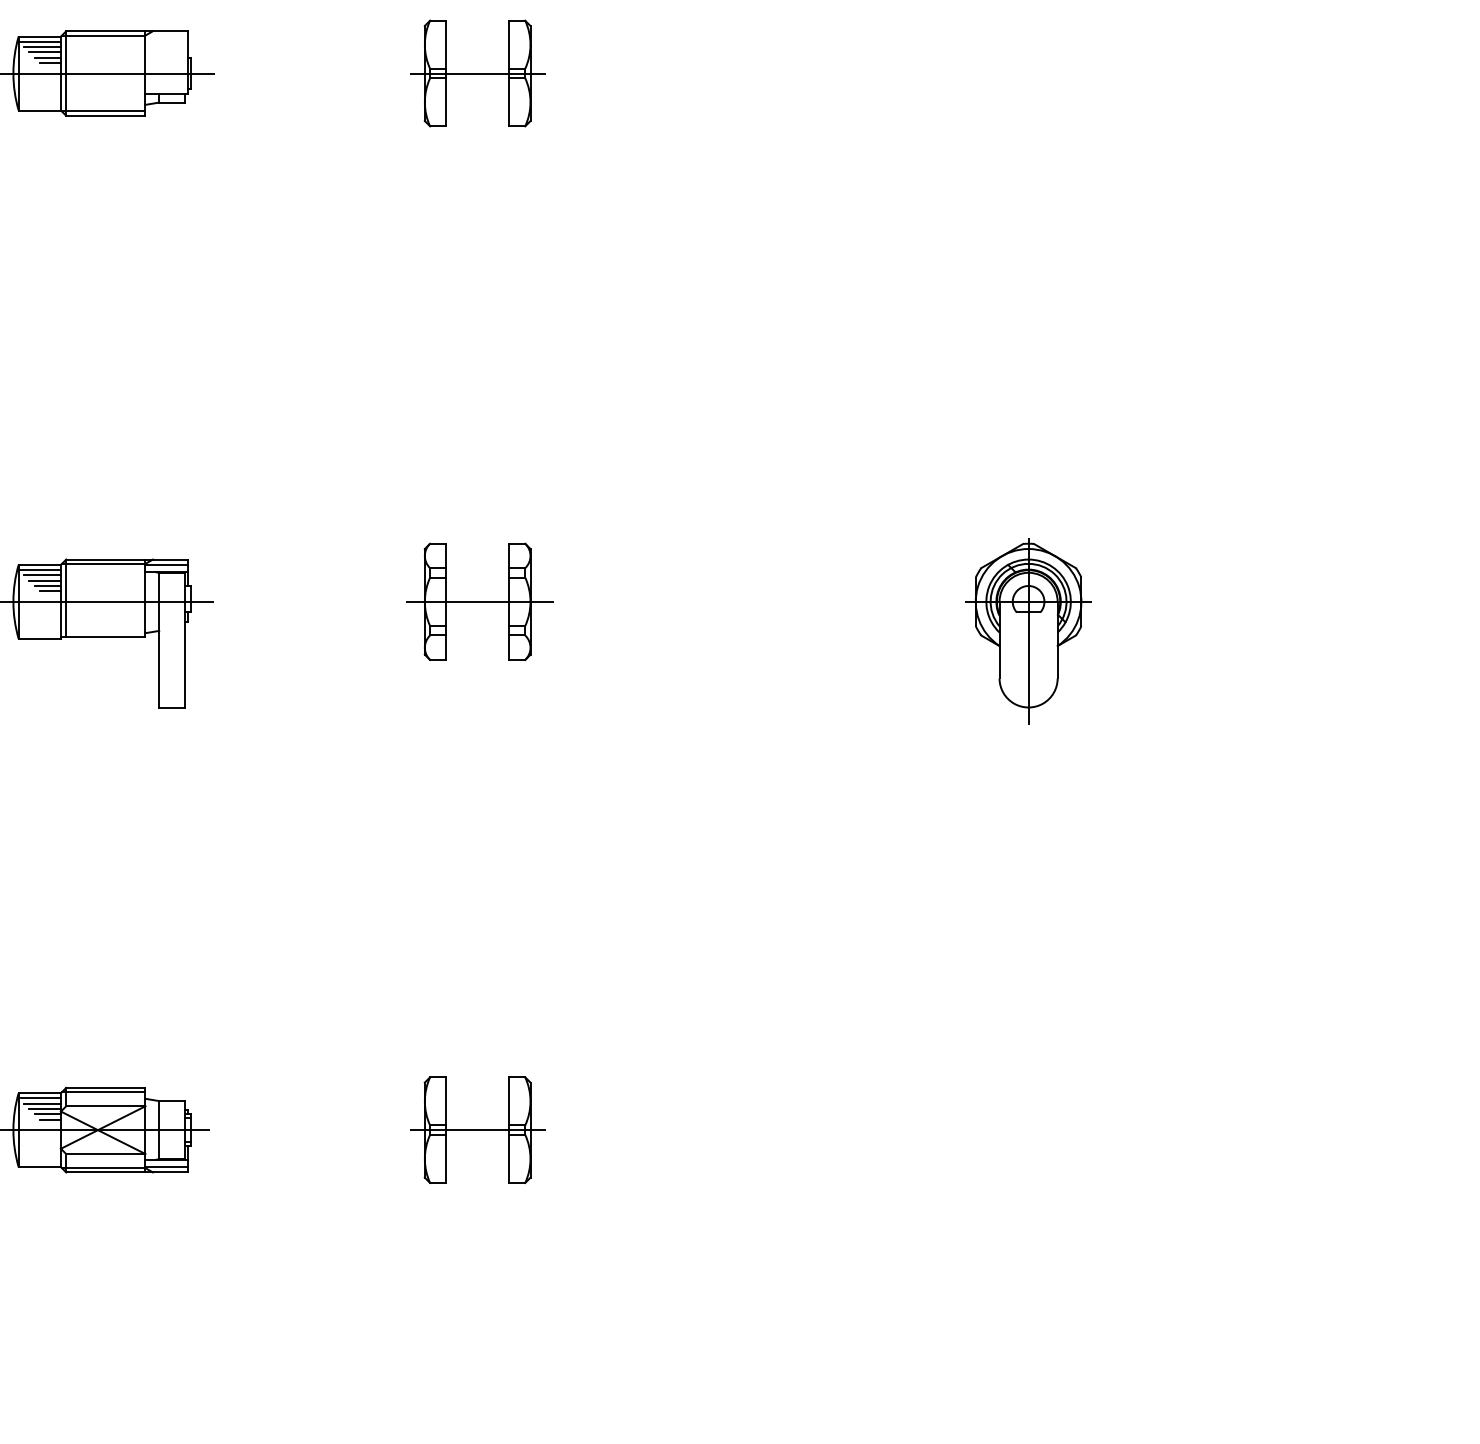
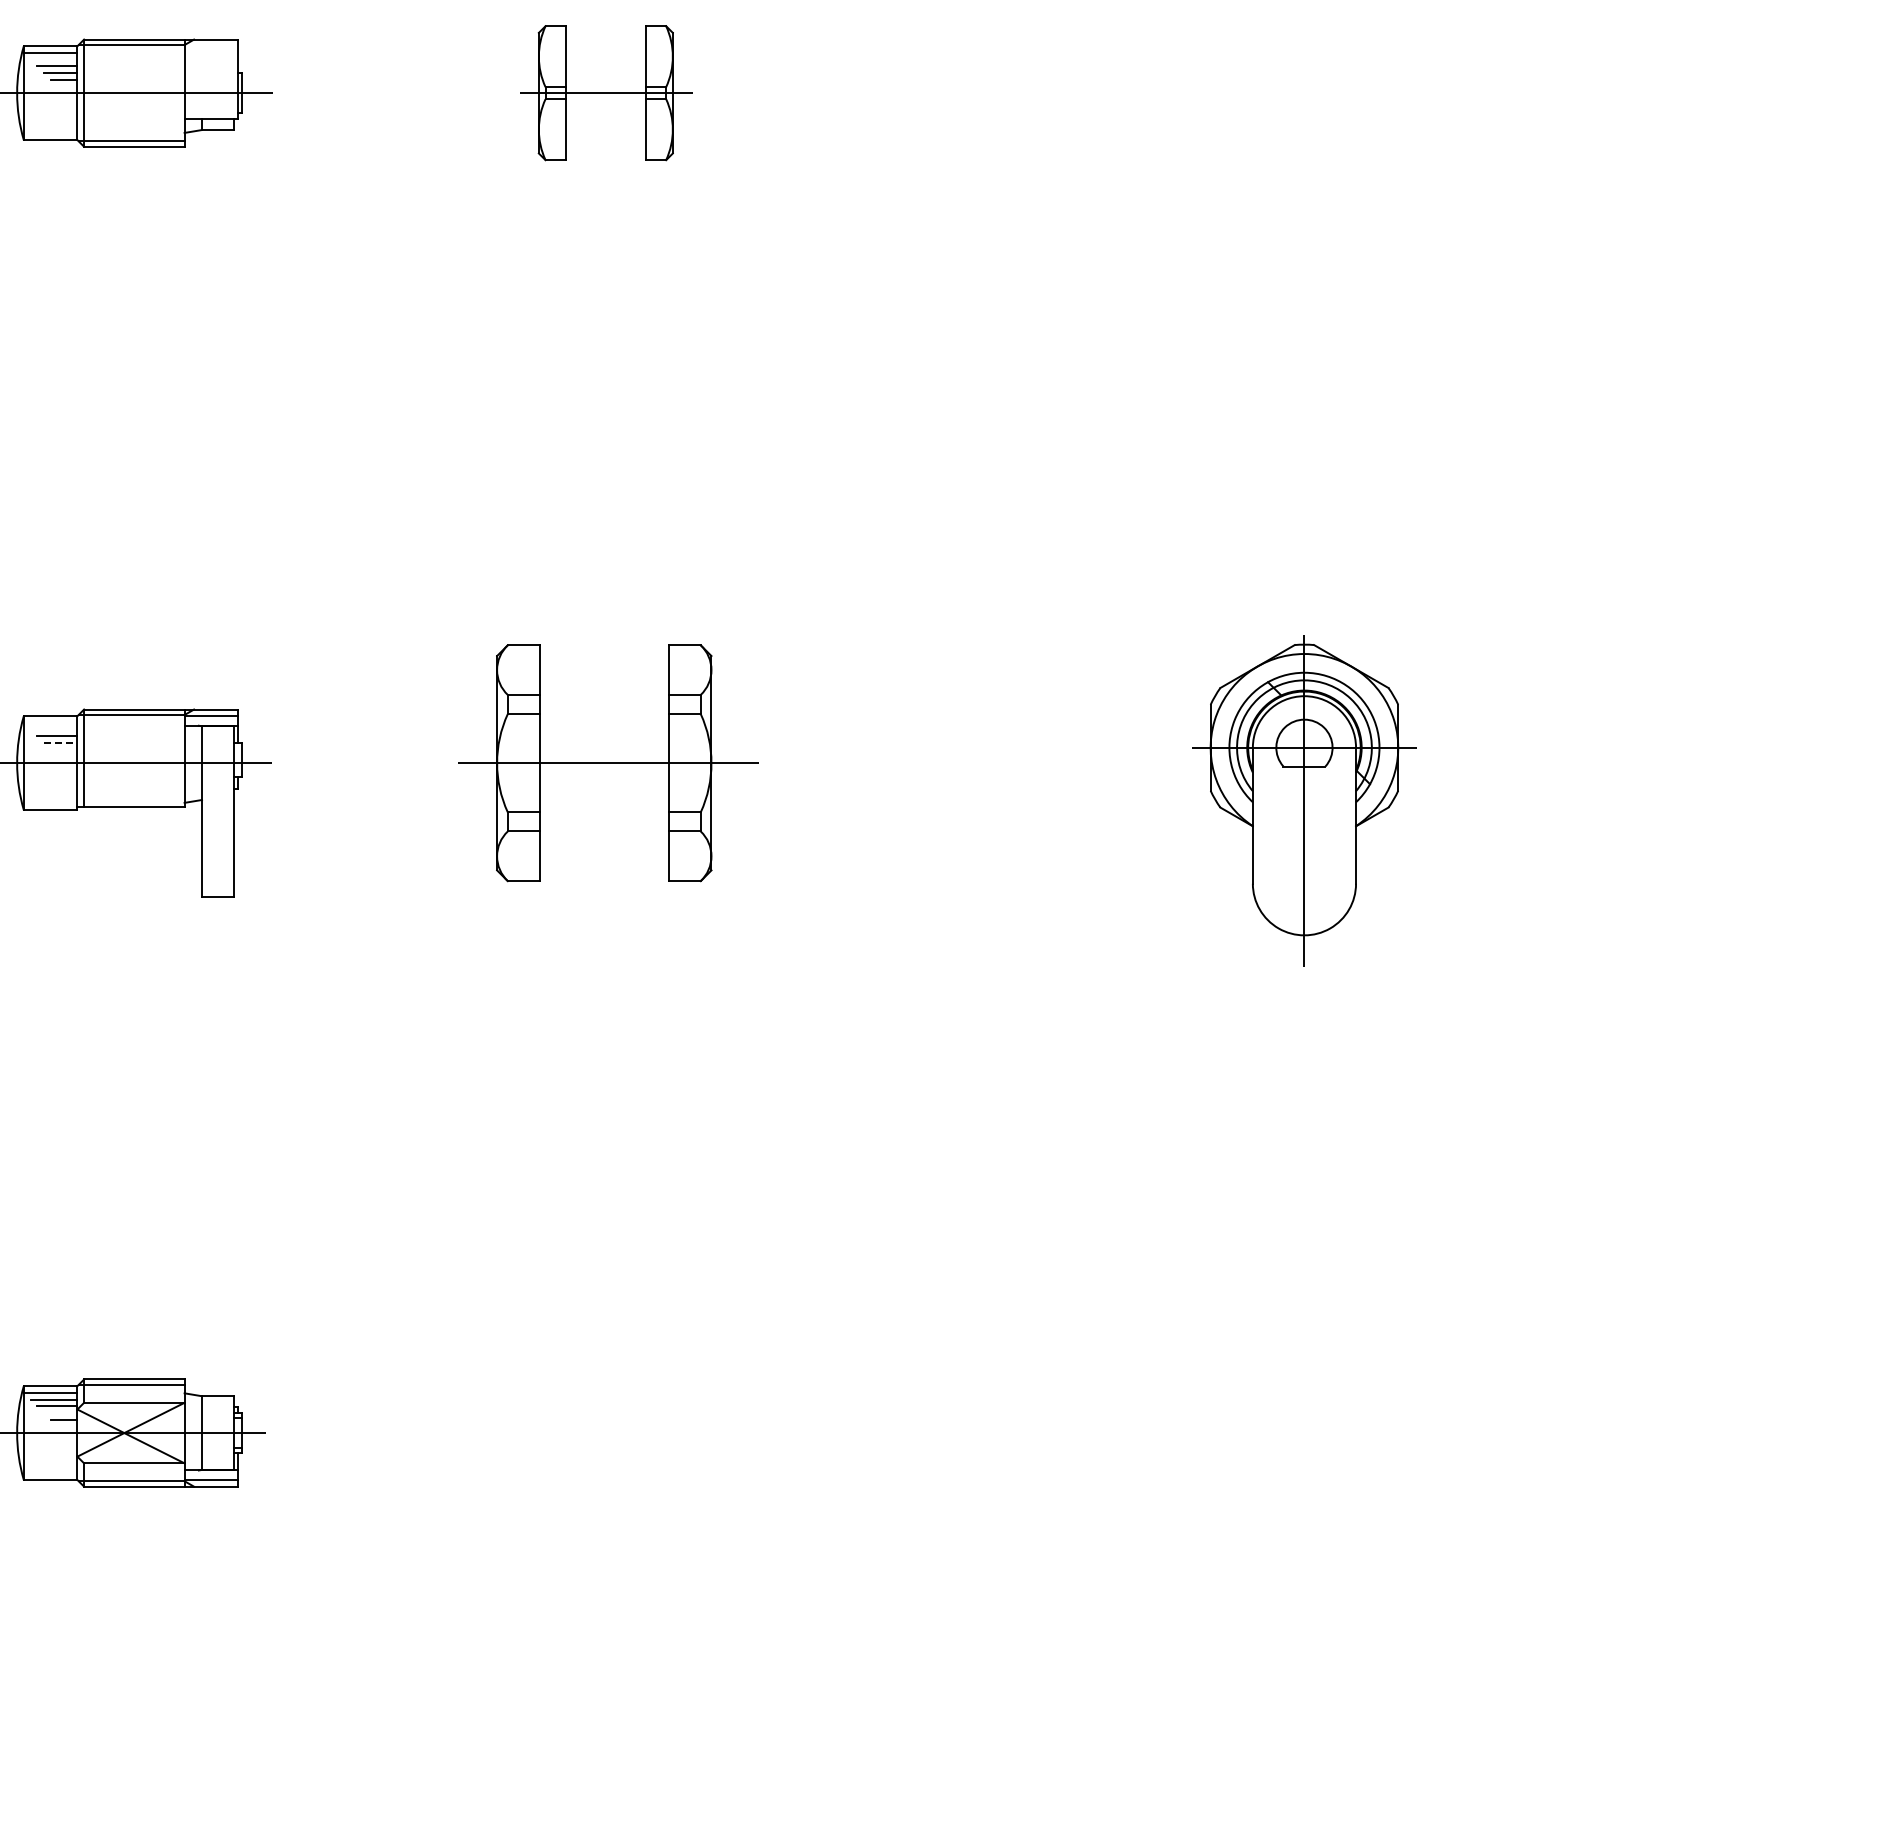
line: (42, 46) -> (53, 59), removed
line: (39, 569) -> (50, 722), removed
line: (42, 575) -> (53, 729), removed
line: (47, 586) -> (60, 743), solid -> dashed
line: (49, 591) -> (63, 749), removed
part: (479, 601) -> (608, 762), size x1.6
part: (1028, 632) -> (1304, 801), size x1.4
line: (47, 1113) -> (60, 1412), removed
part: (478, 1130) -> (606, 1433), removed

